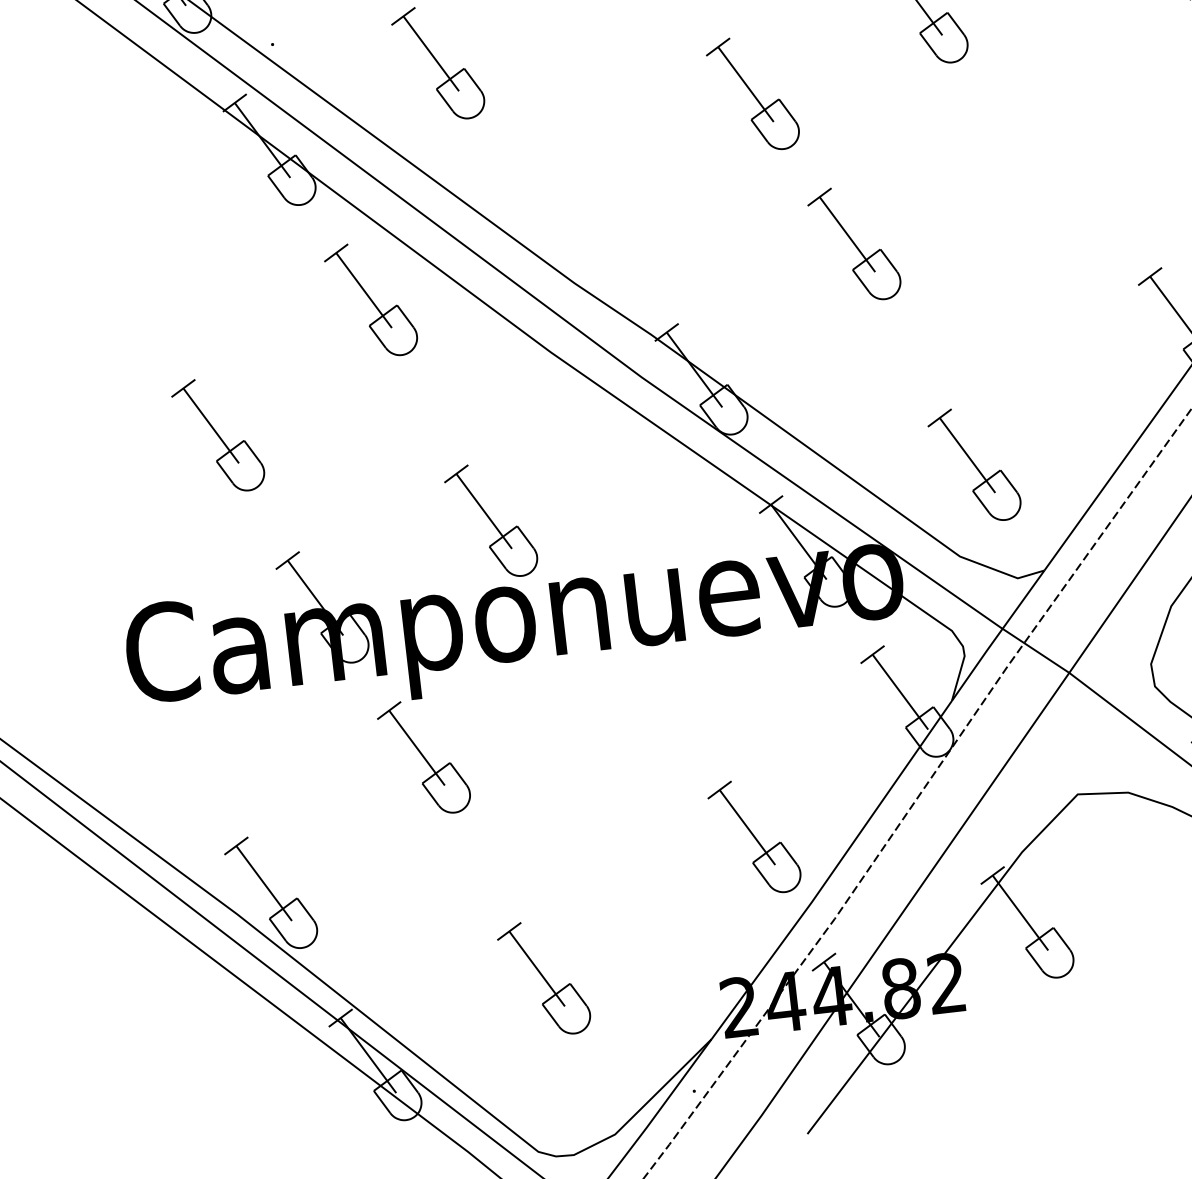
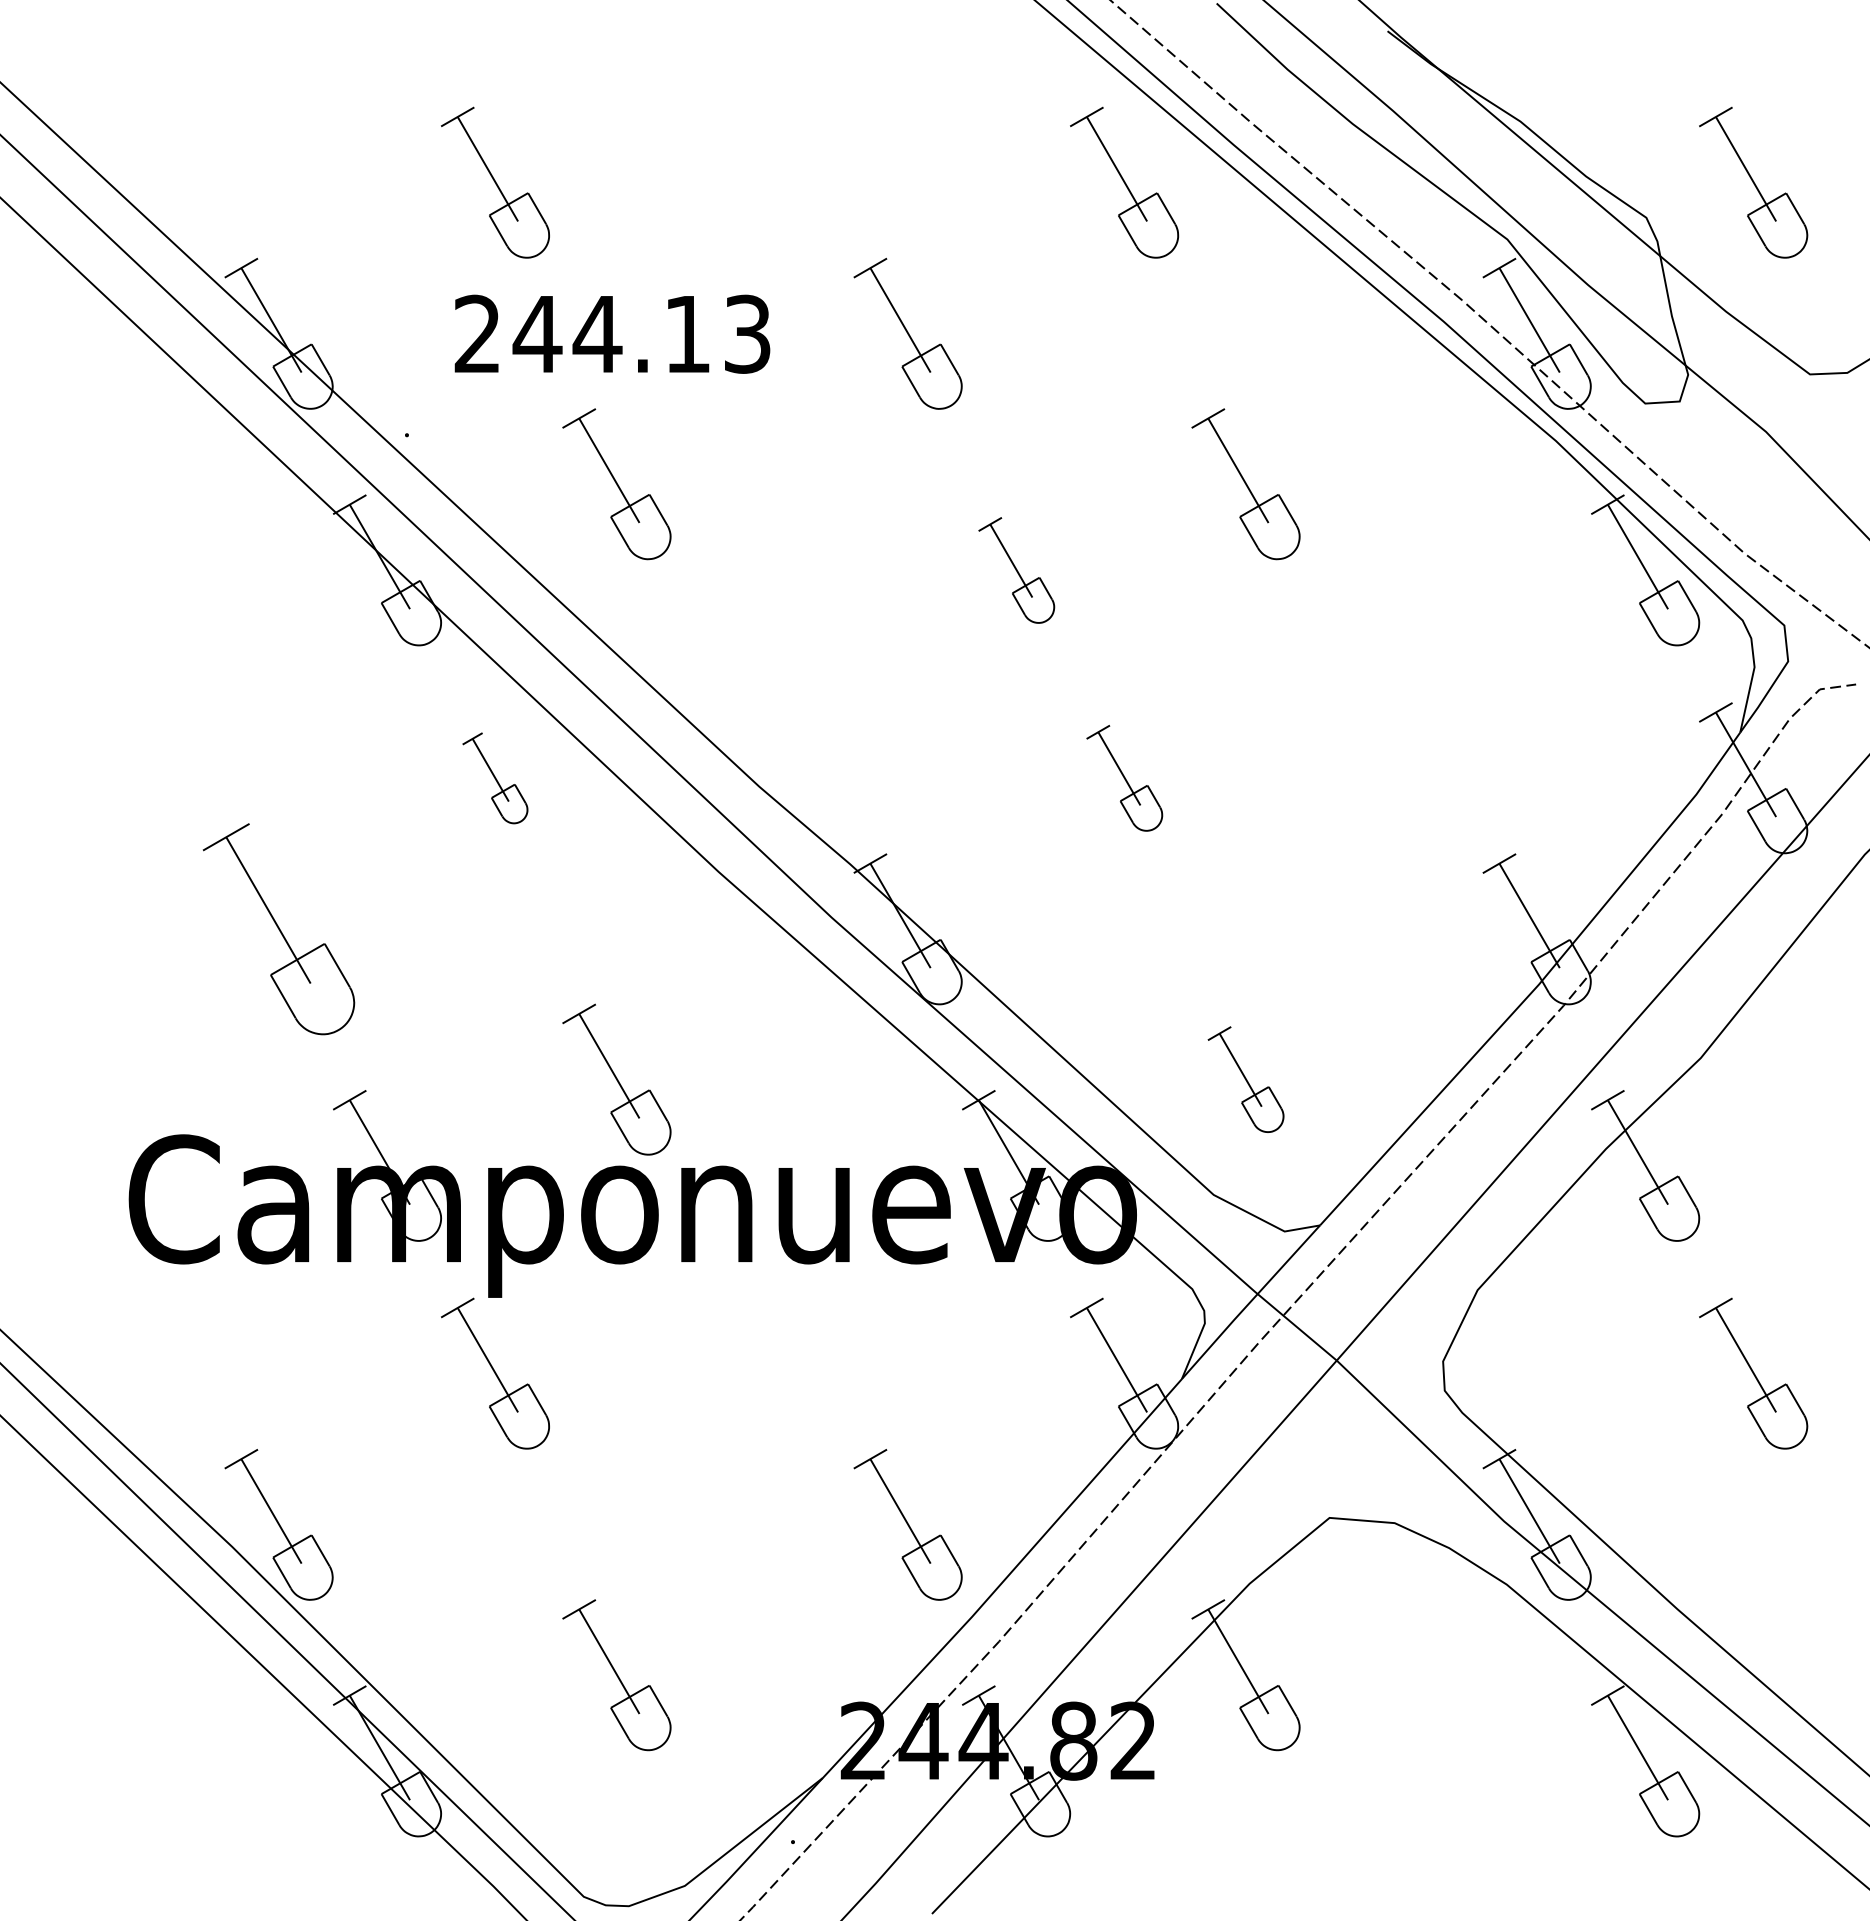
part: (752, 94) -> (1016, 570), size x0.7
part: (854, 244) -> (1124, 778), size x0.7
part: (370, 300) -> (494, 778), size x0.6
part: (217, 435) -> (278, 929), size x1.4
part: (974, 465) -> (1245, 1079), size x0.7

